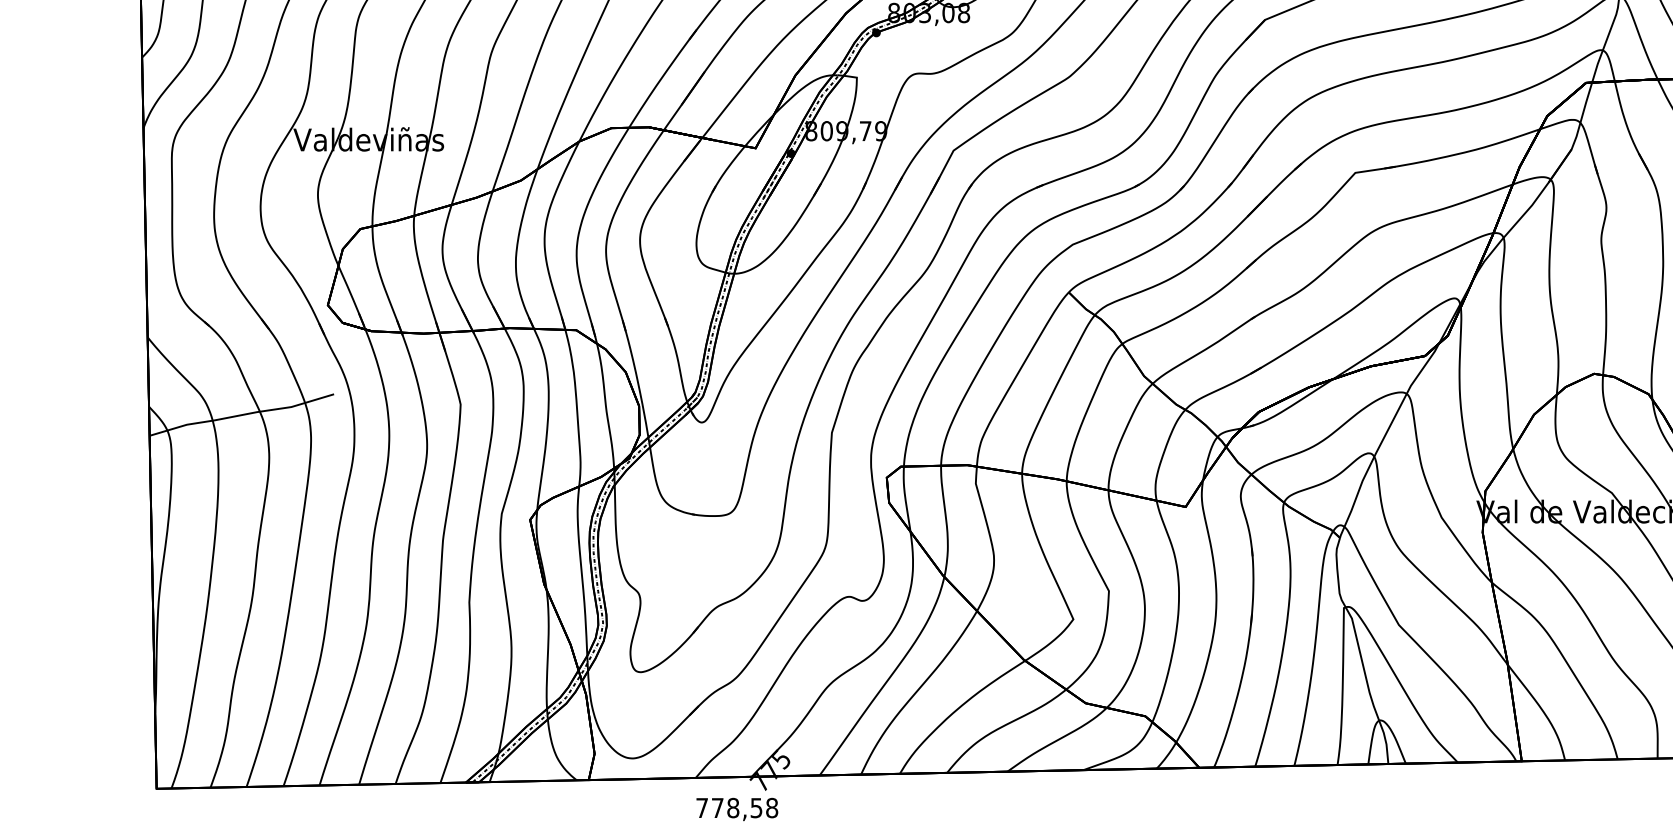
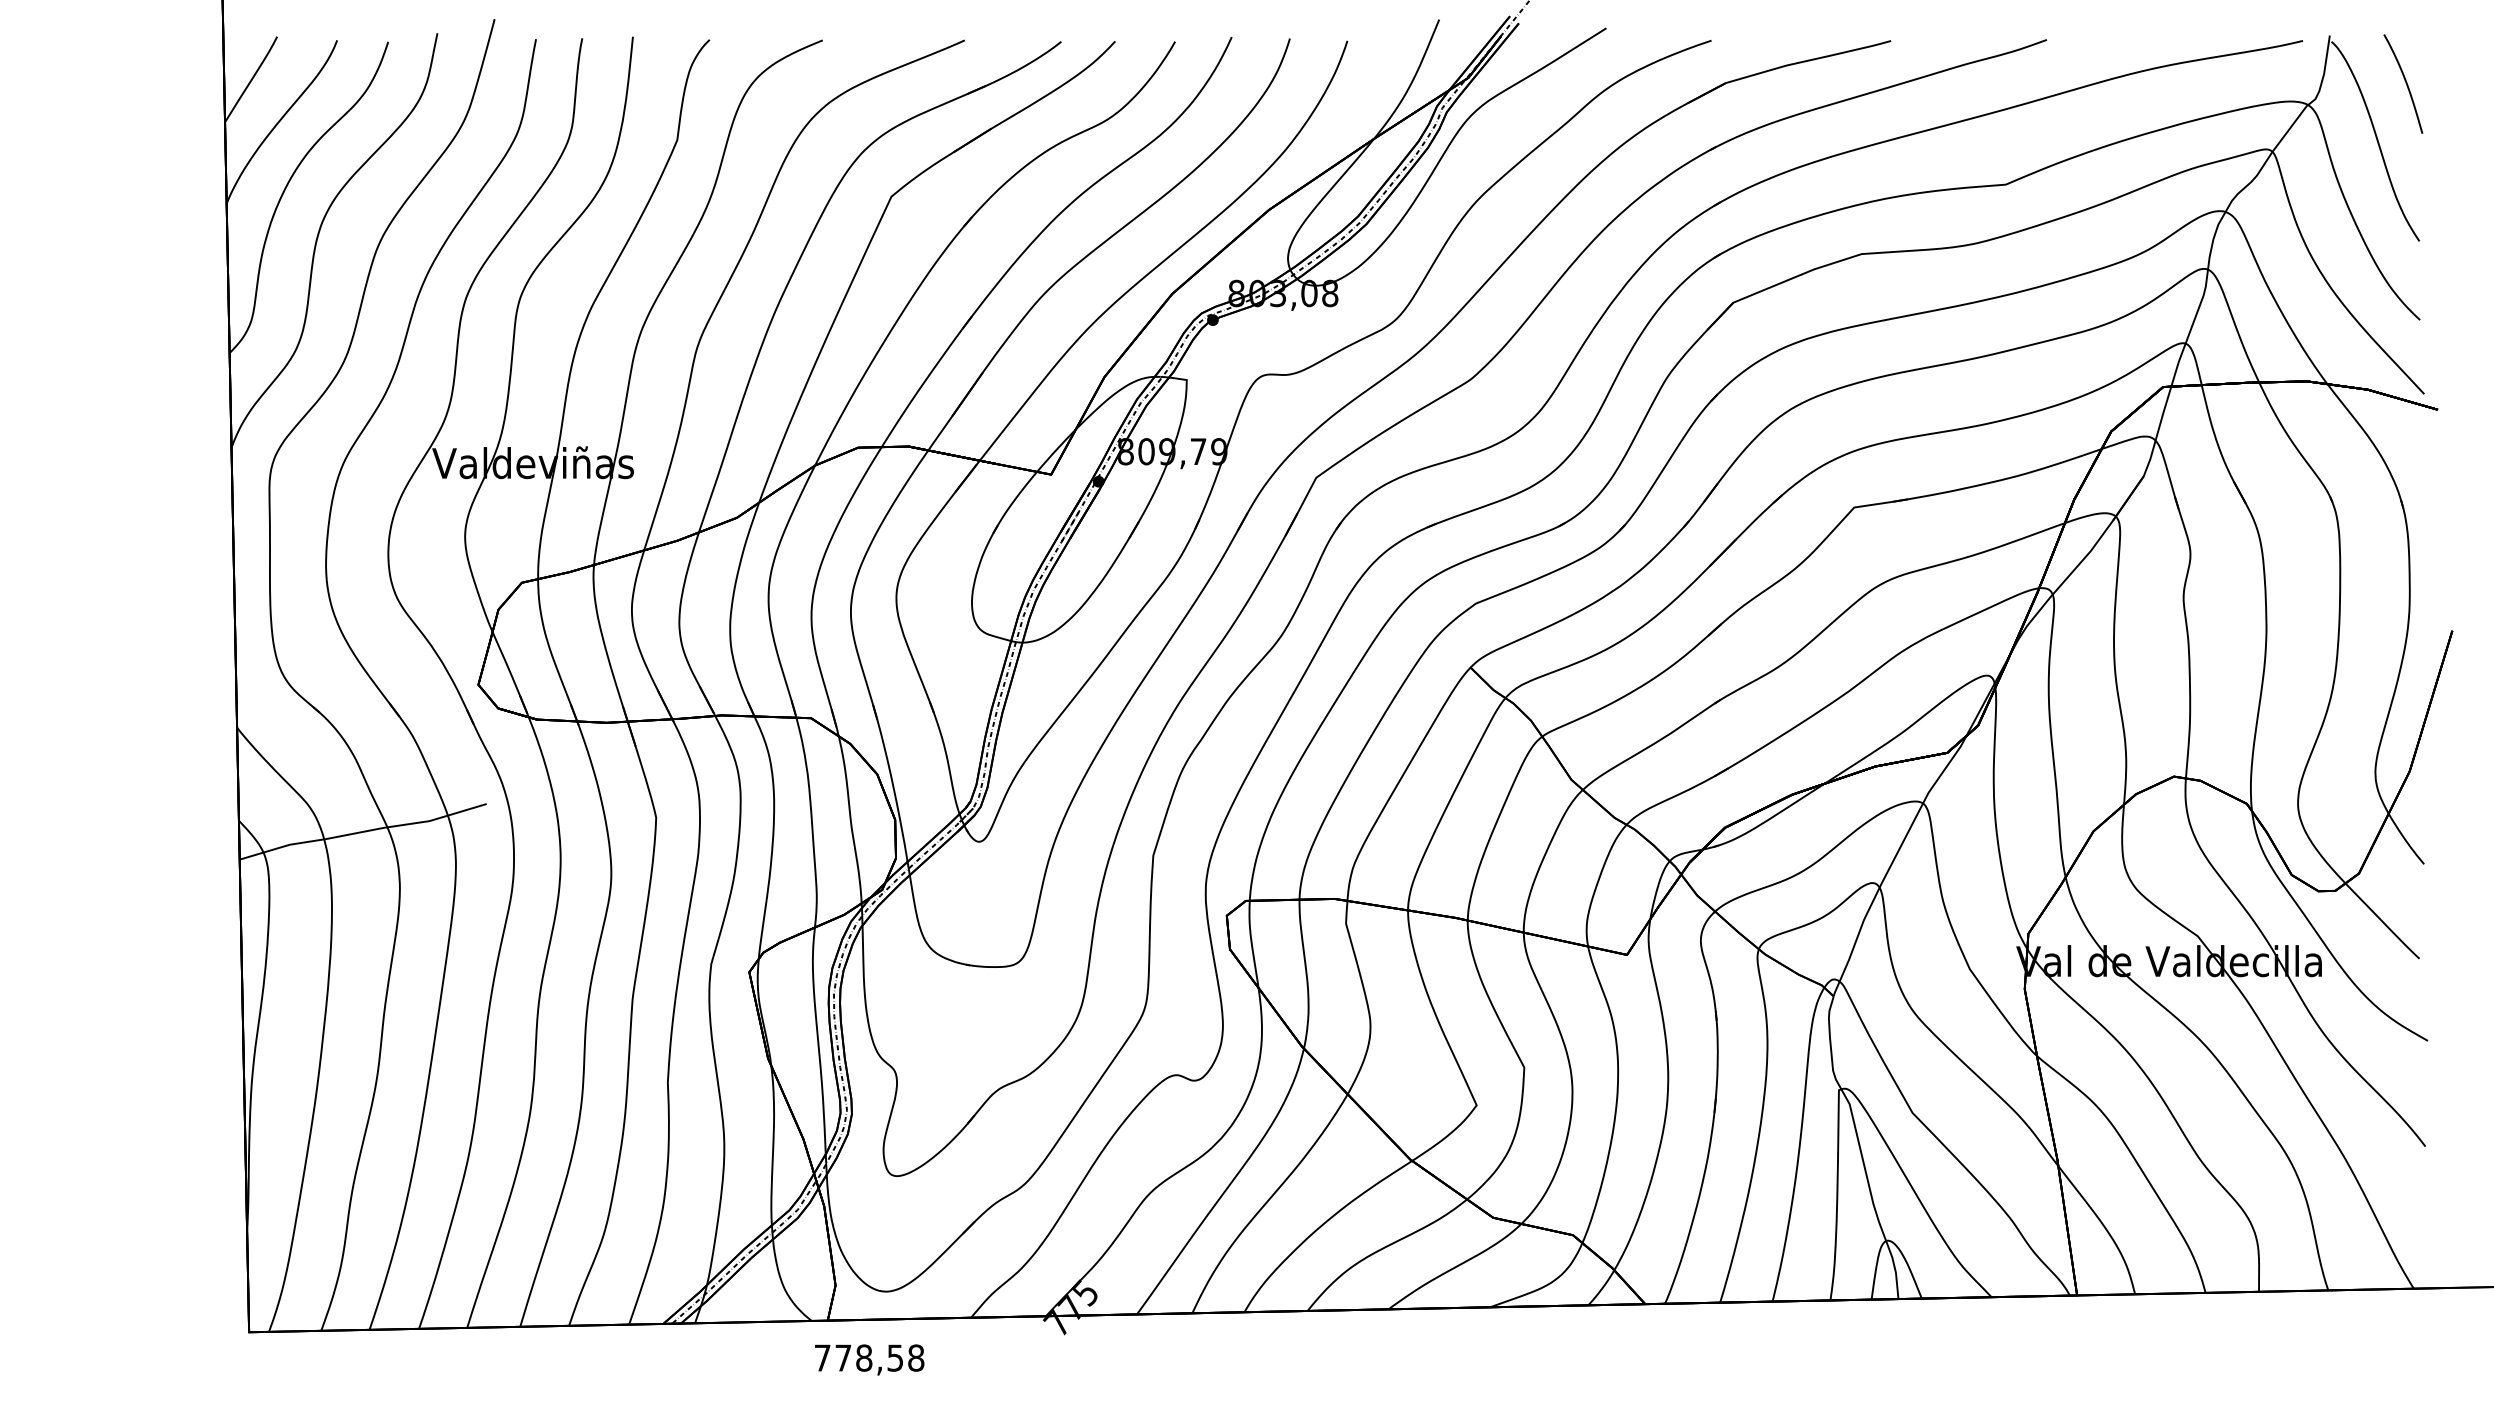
text: (737, 809) -> (869, 1359), moved

